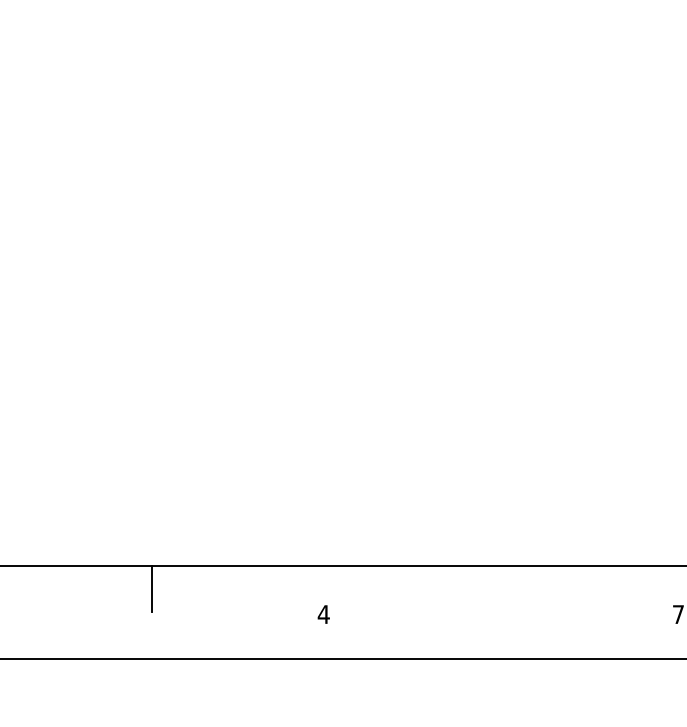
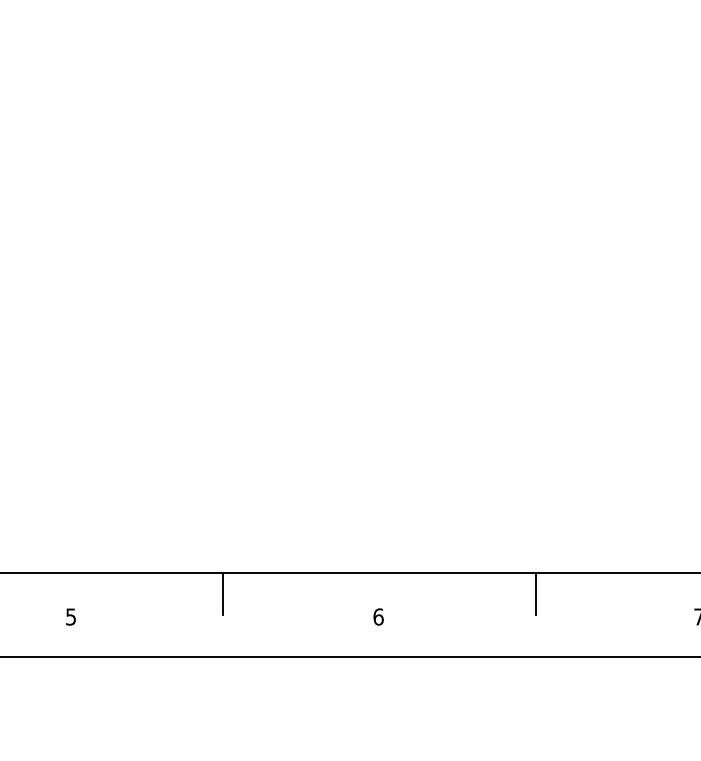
line: (498, 588) -> (536, 593), added
text: (323, 614) -> (378, 616), 4 -> 6

